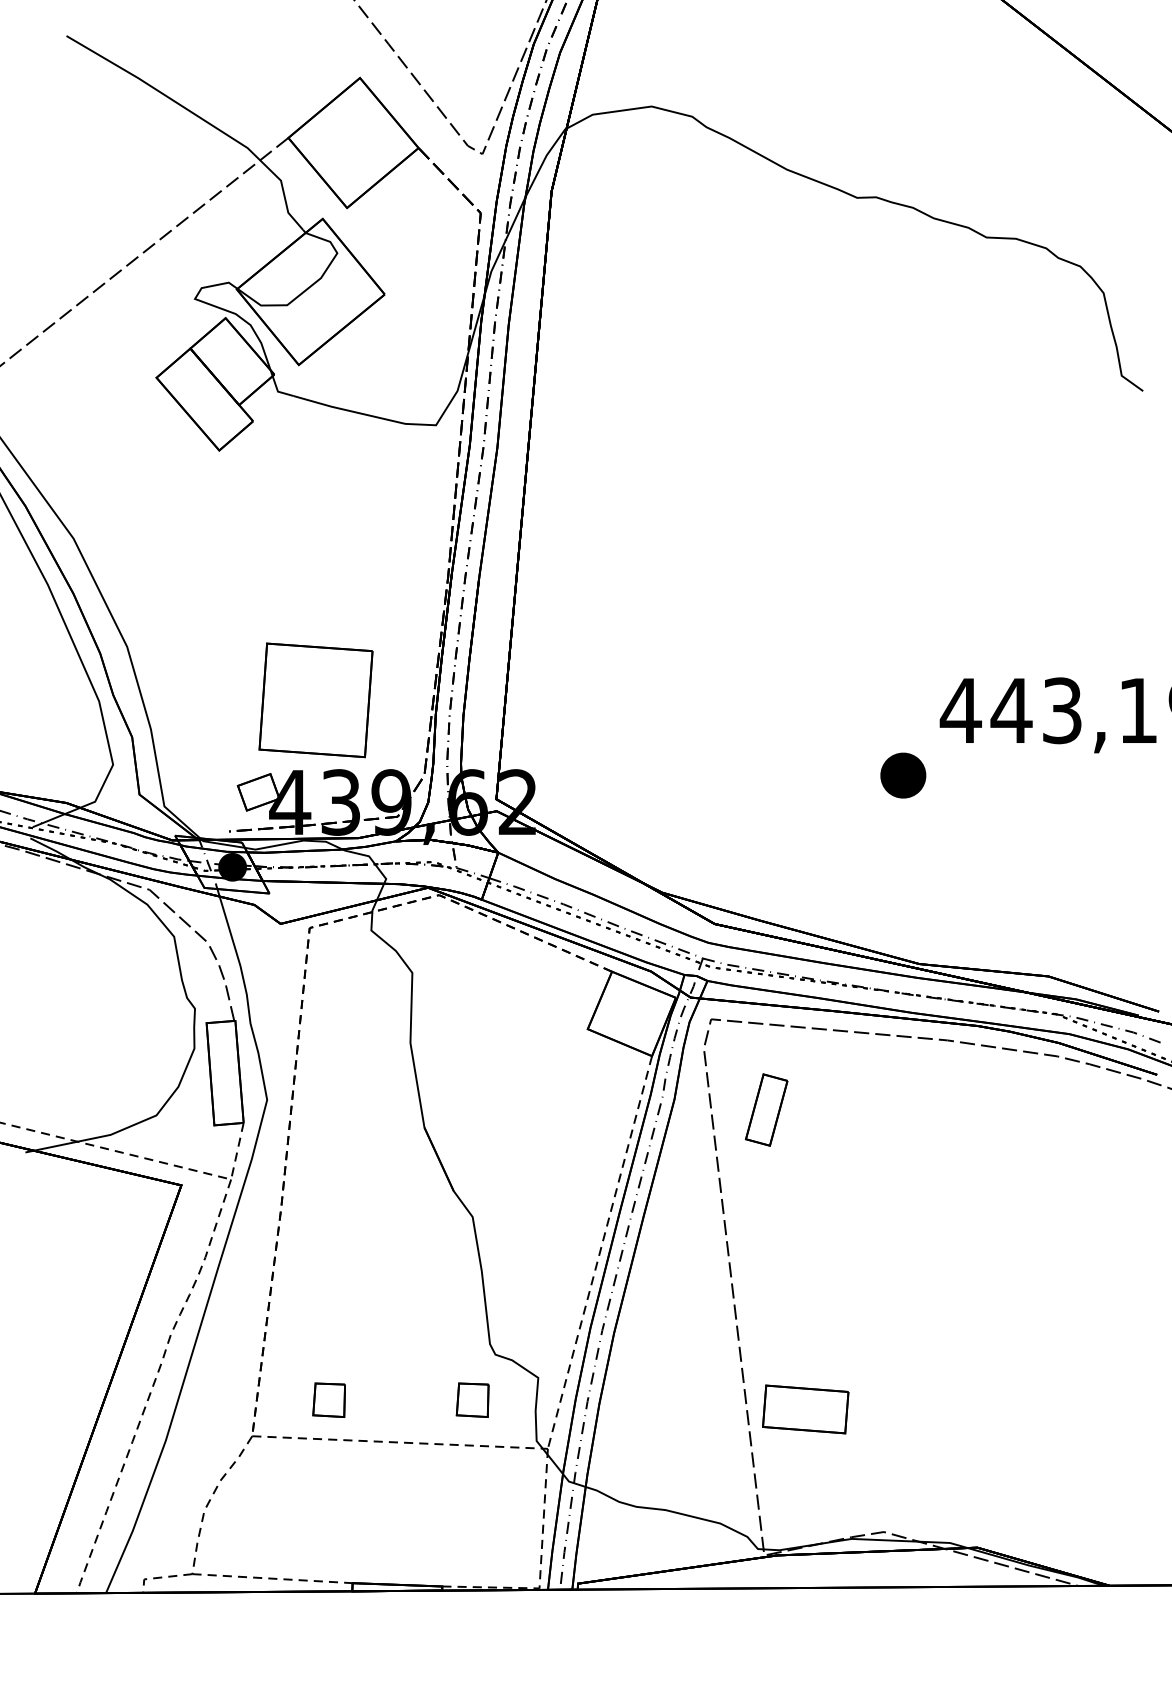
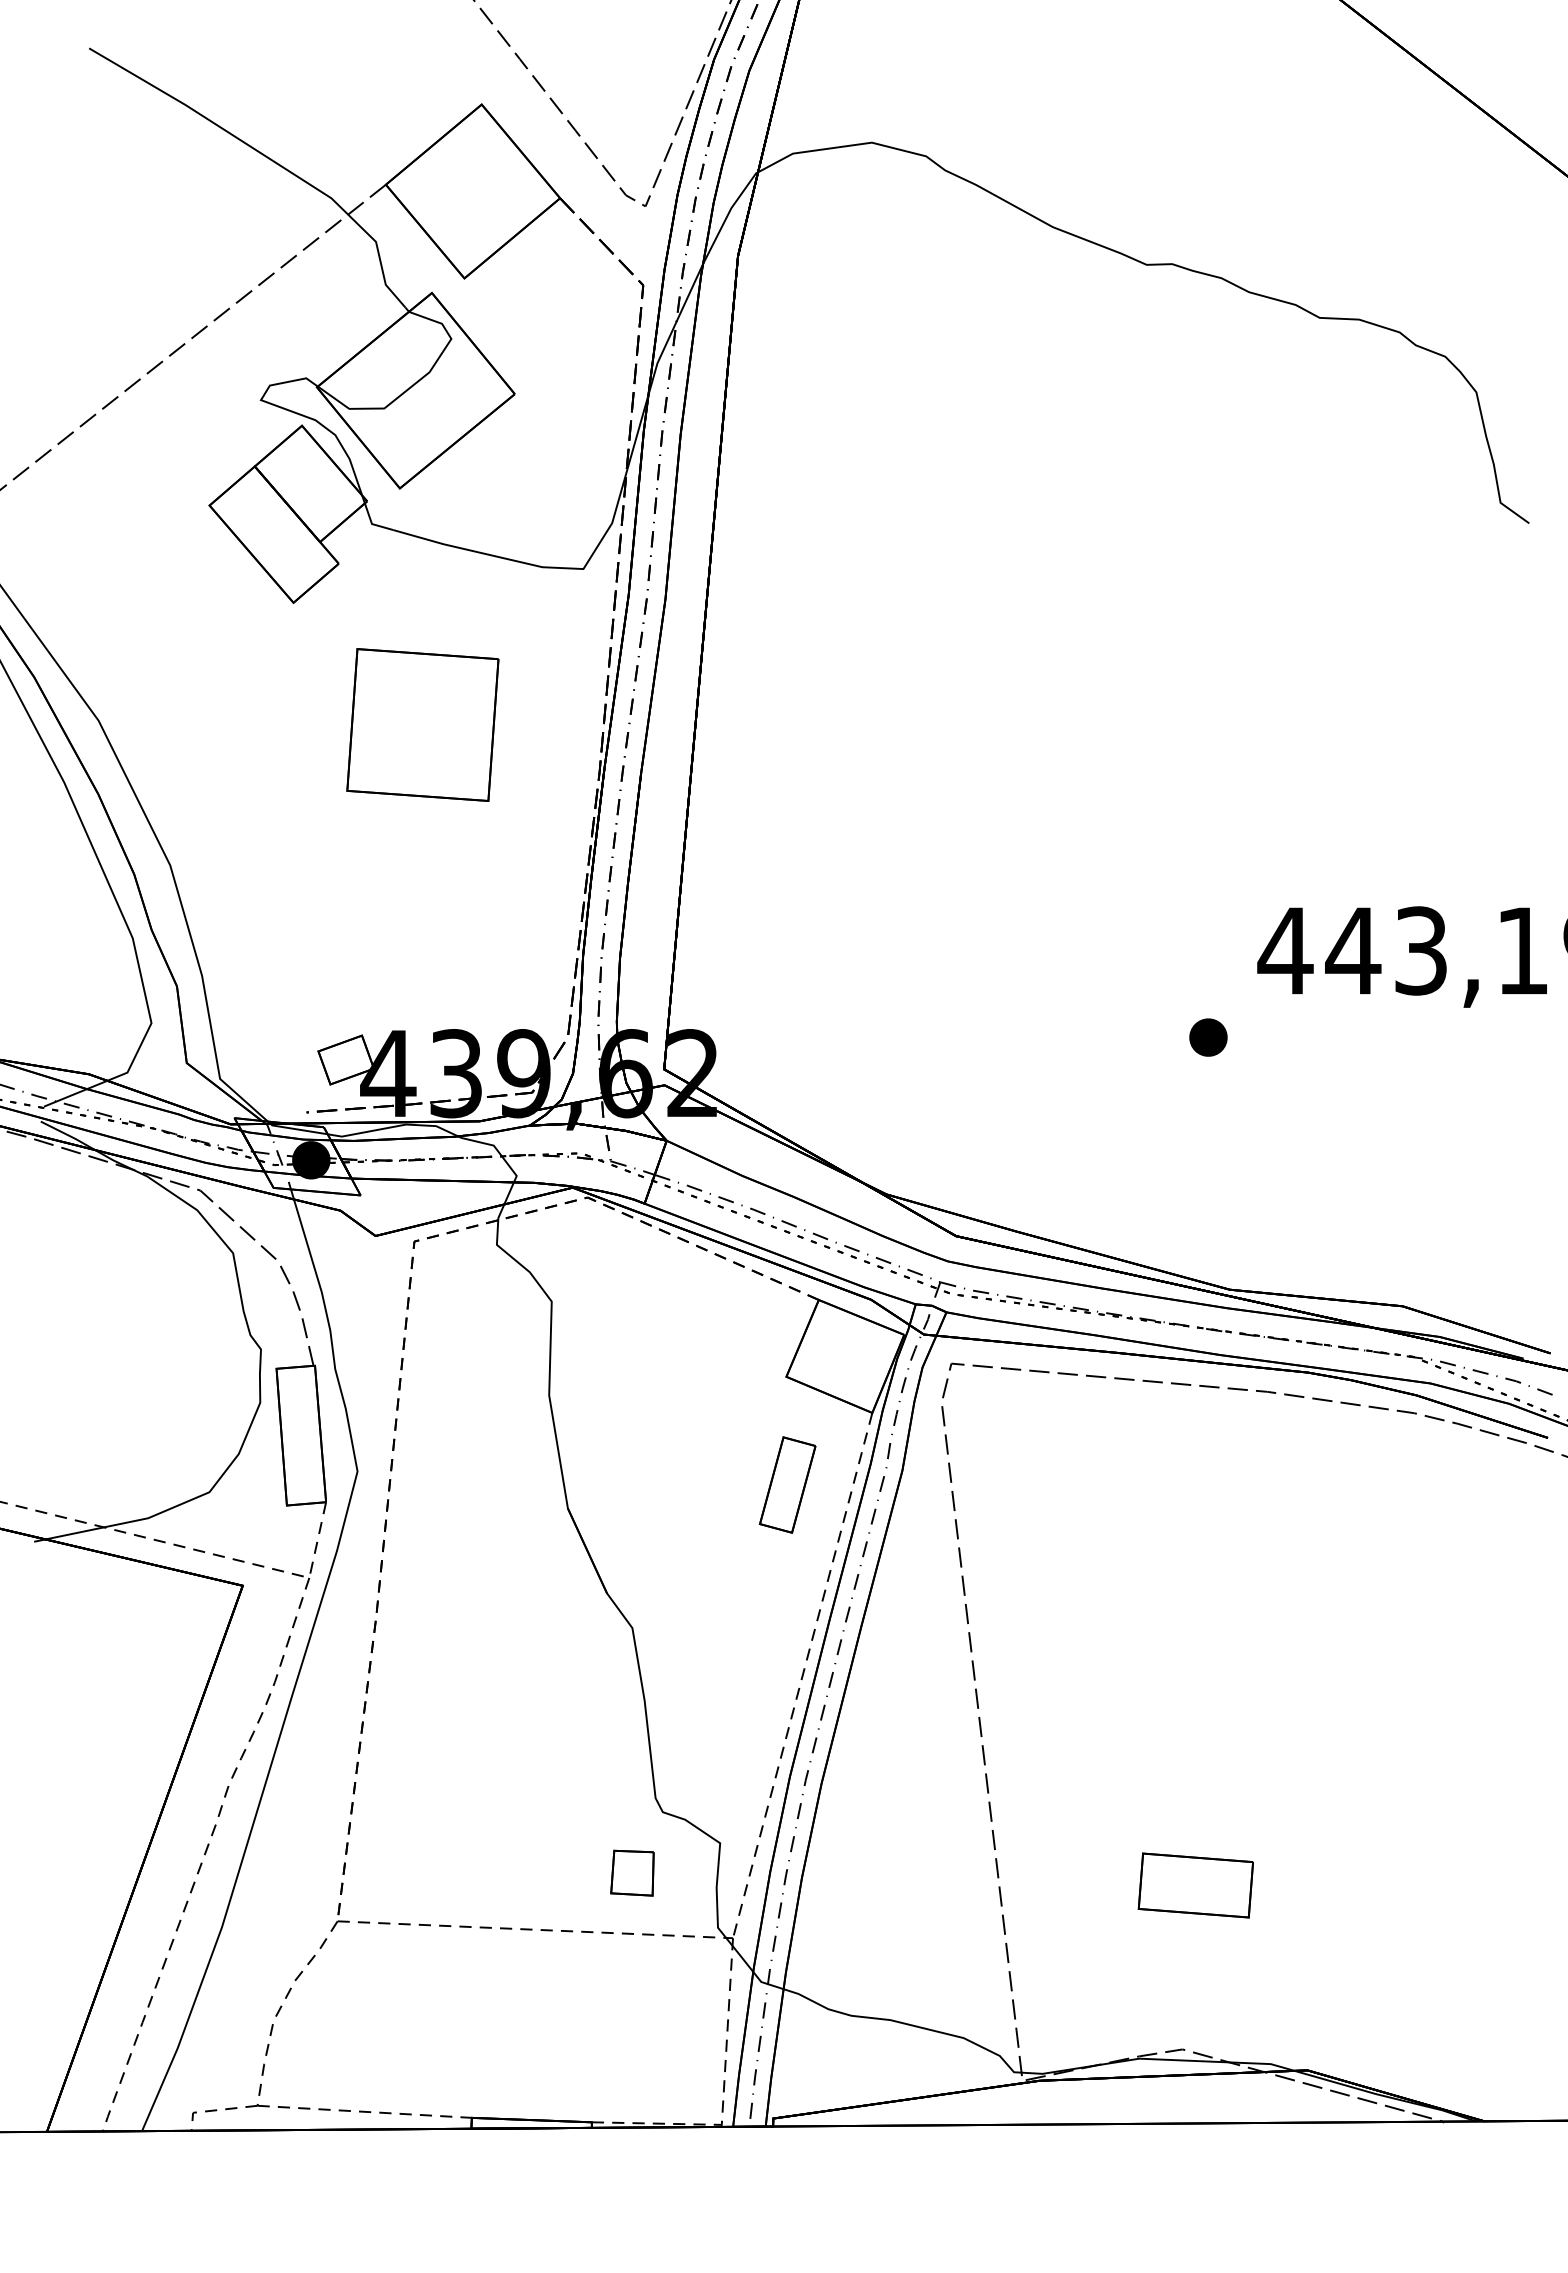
part: (315, 699) -> (422, 724), moved
part: (903, 775) -> (1208, 1037), size x0.62
part: (766, 1109) -> (787, 1484), moved
part: (329, 1399) -> (440, 1872), removed
part: (805, 1409) -> (1195, 1885), moved

